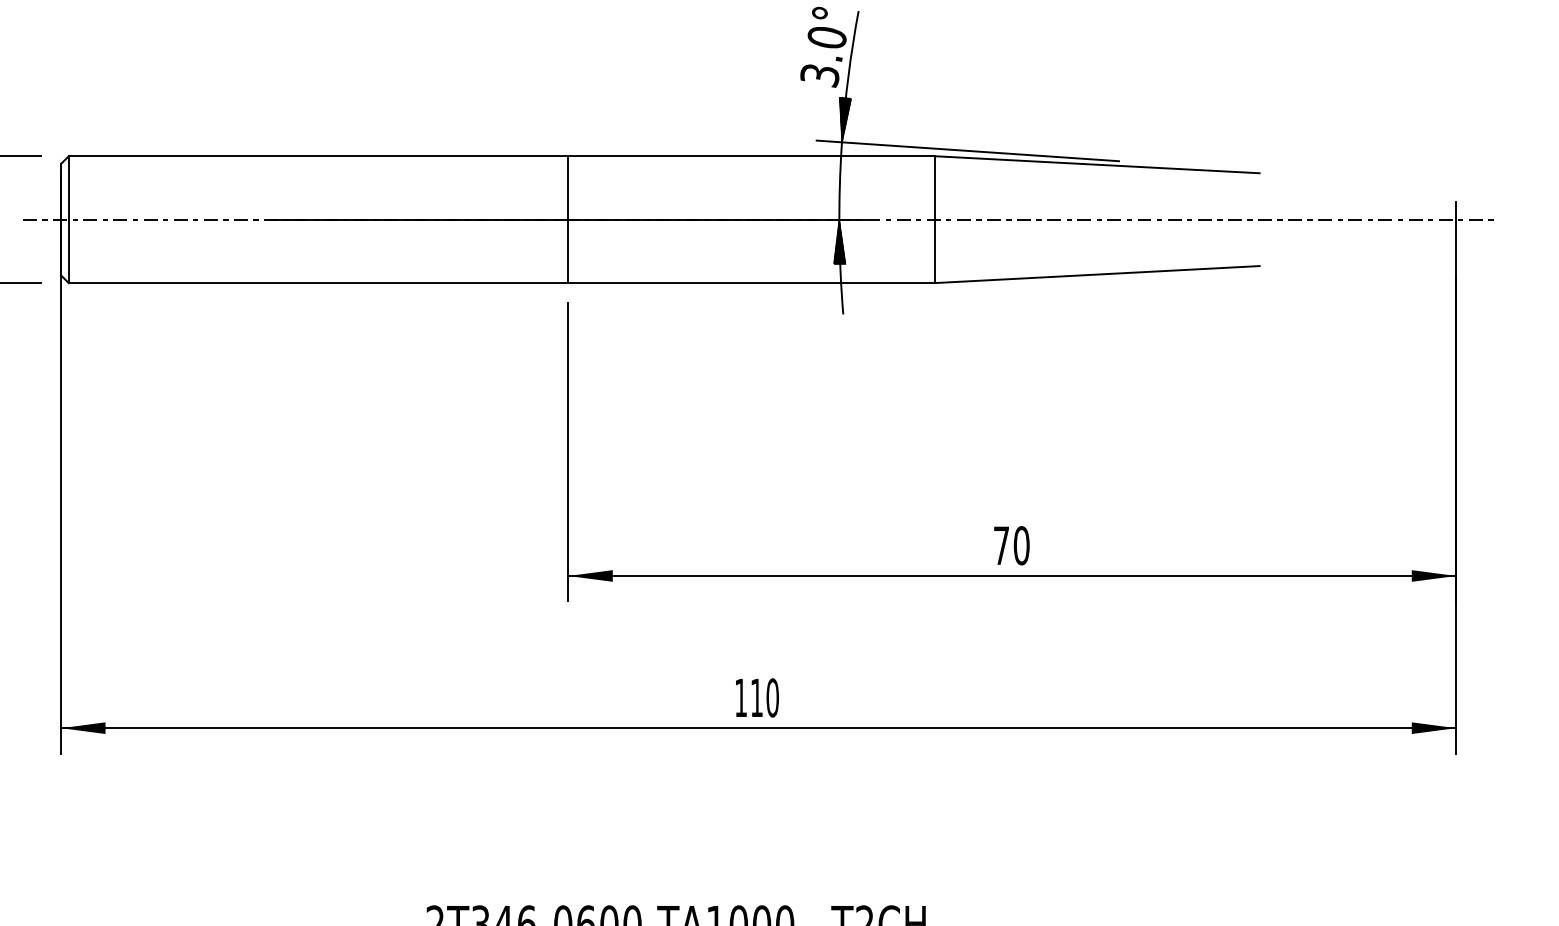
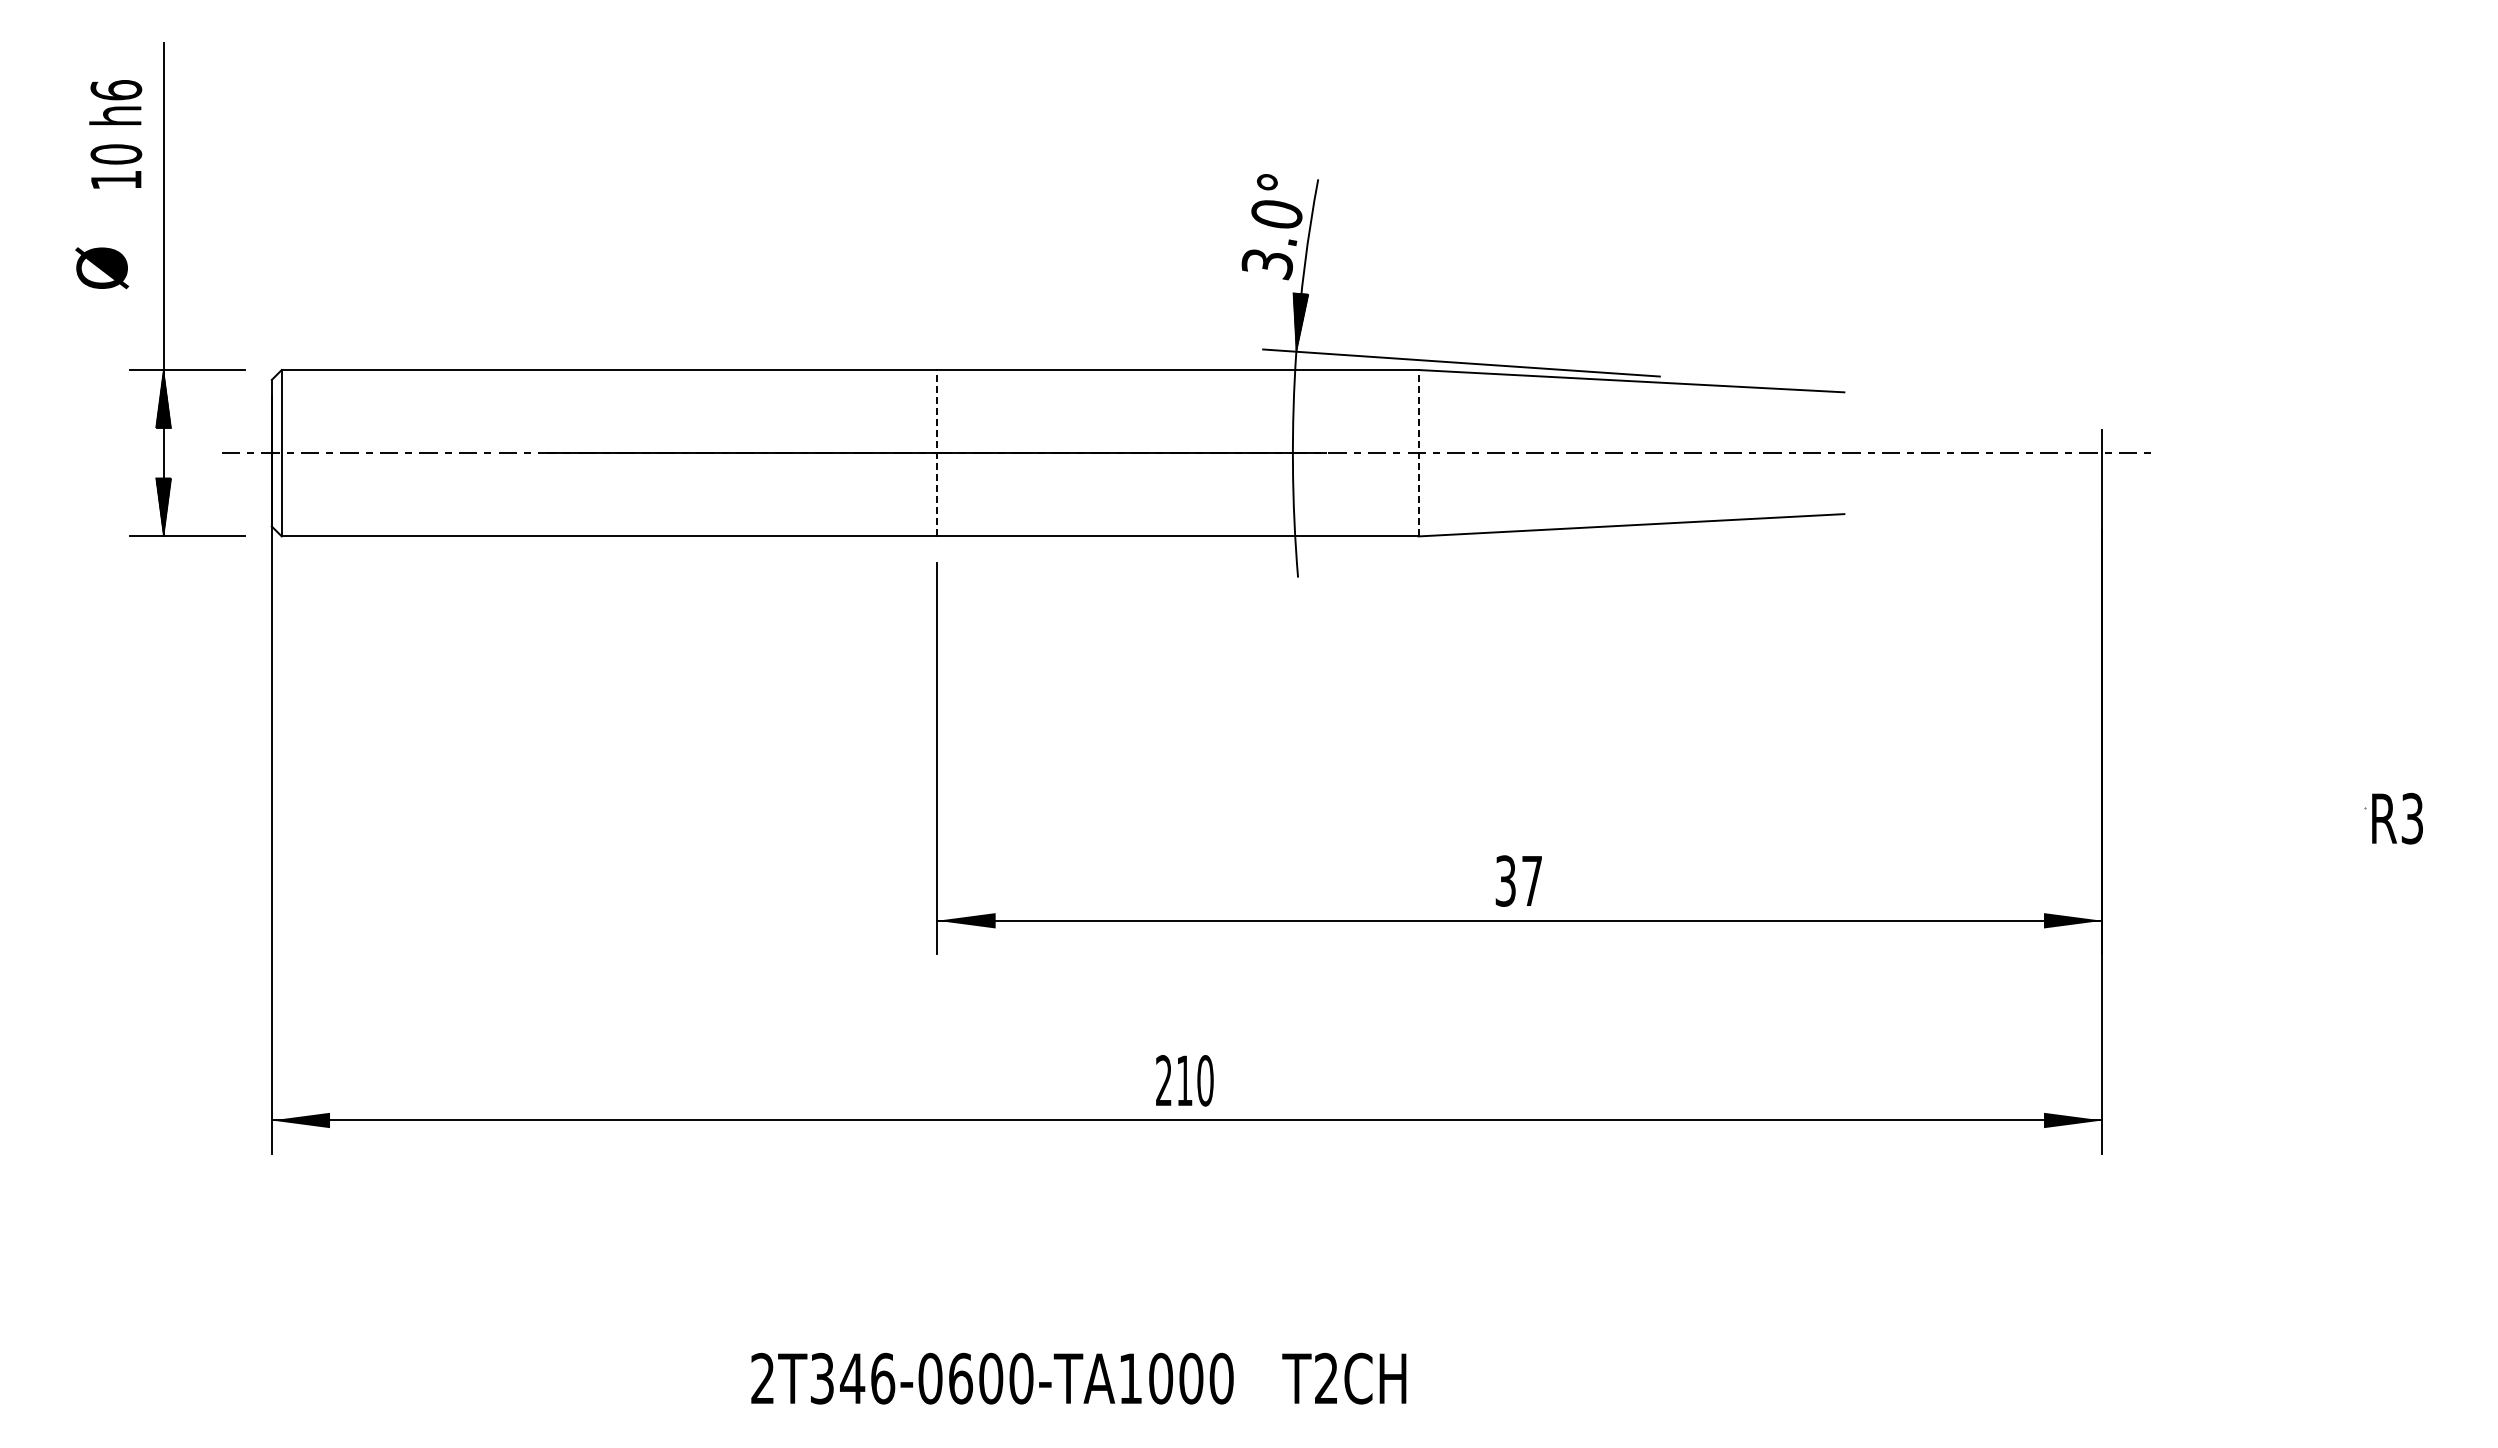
line: (568, 219) -> (937, 452), solid -> dashed
line: (935, 219) -> (1418, 452), solid -> dashed
hatch: (839, 241) -> (1293, 482), removed
text: (1011, 545) -> (1518, 880), 70 -> 37
text: (740, 697) -> (1163, 1080), 110 -> 210

